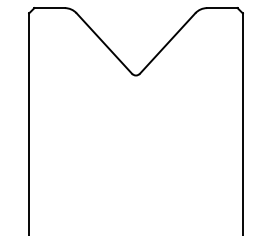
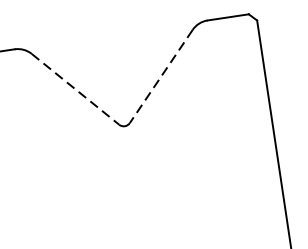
line: (104, 43) -> (75, 89), solid -> dashed
line: (167, 43) -> (161, 76), solid -> dashed

